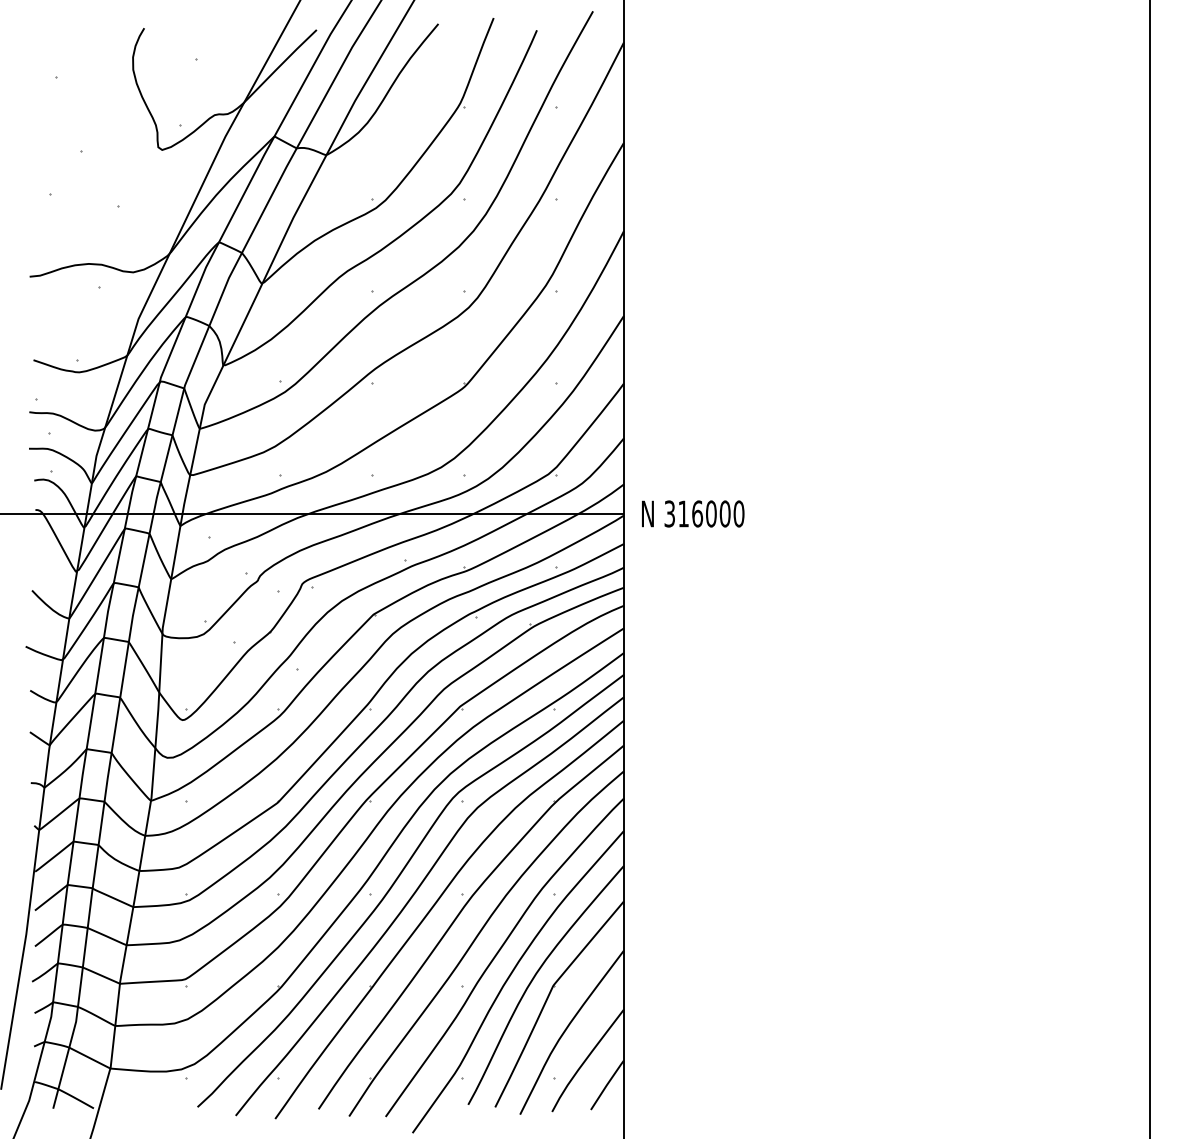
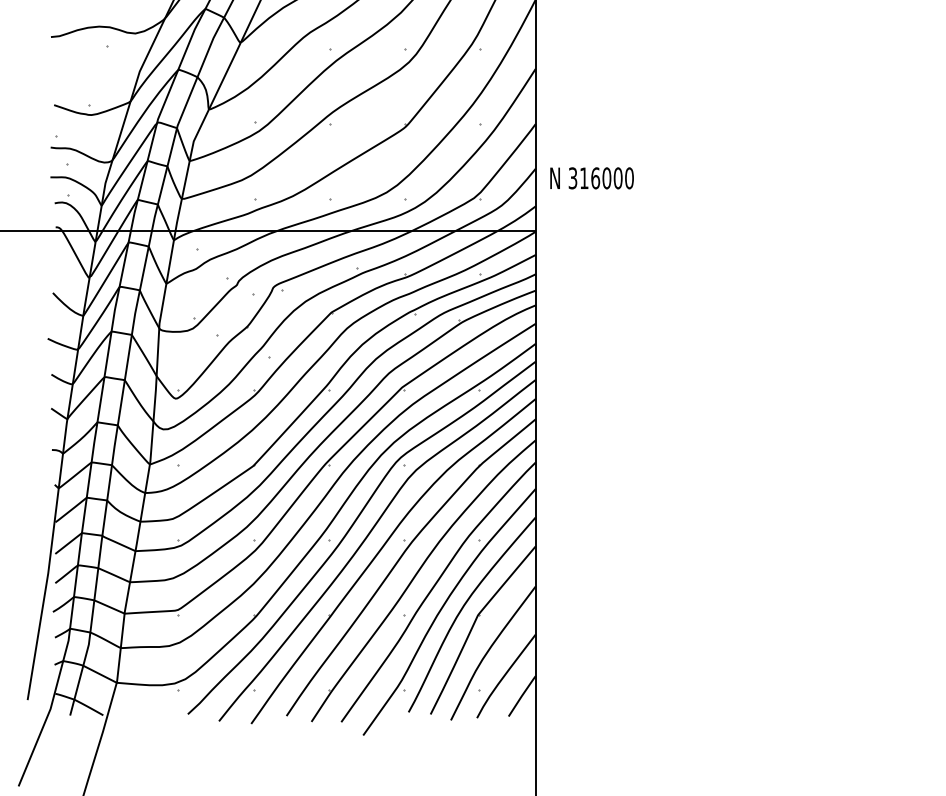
text: (693, 513) -> (592, 177), moved

